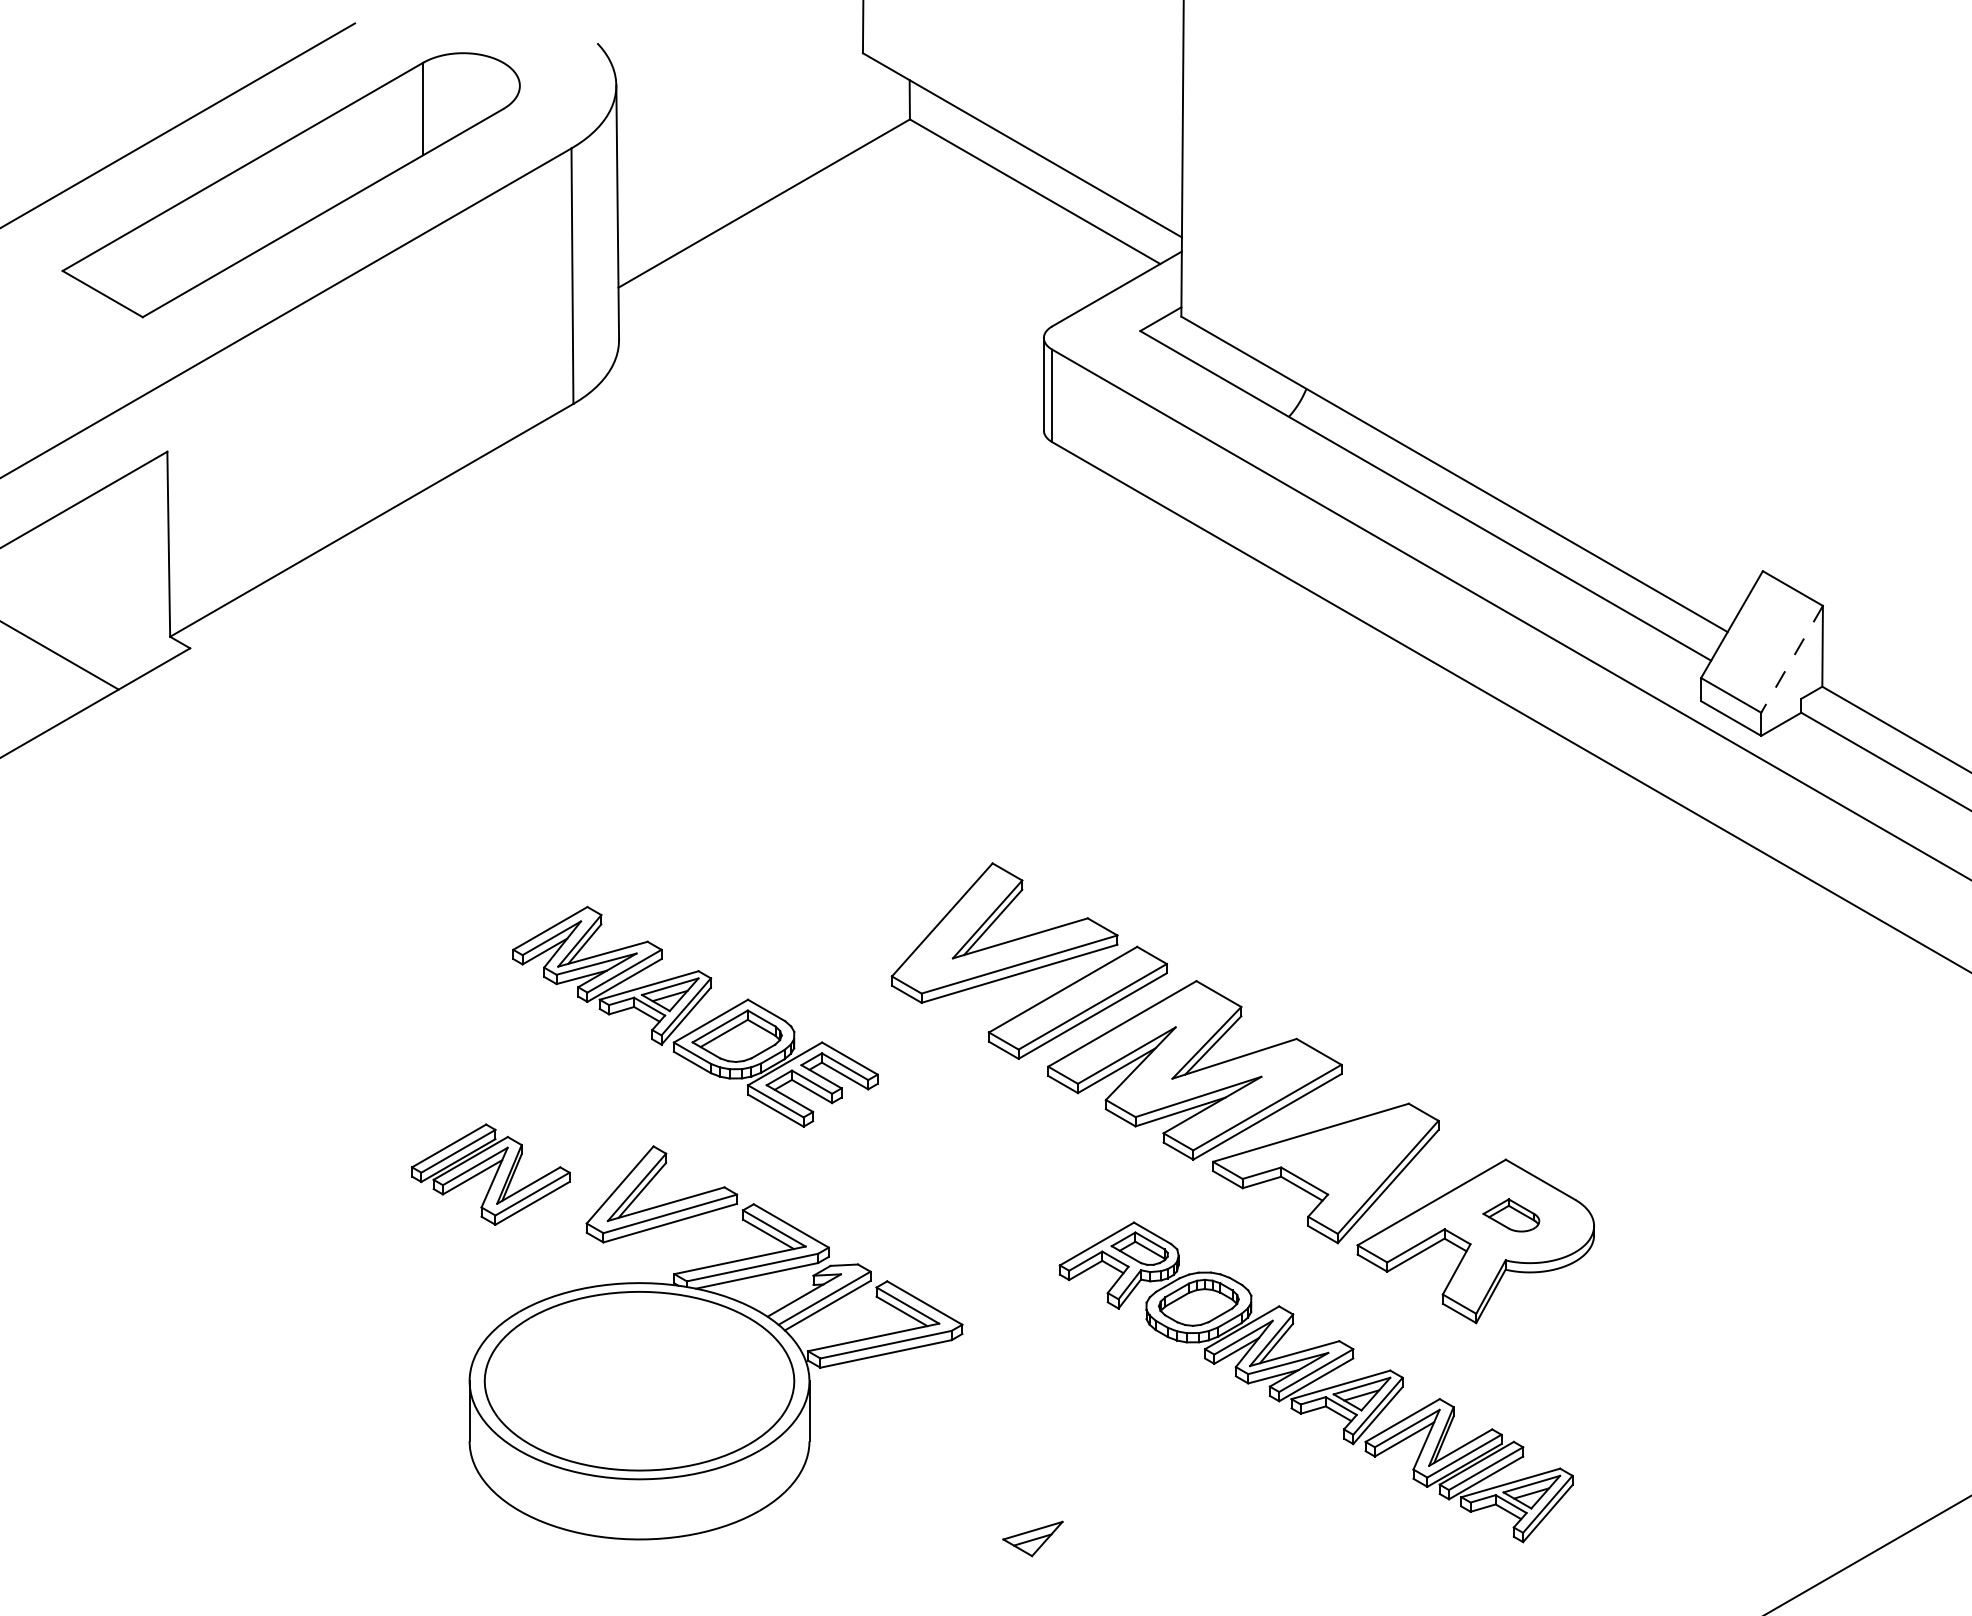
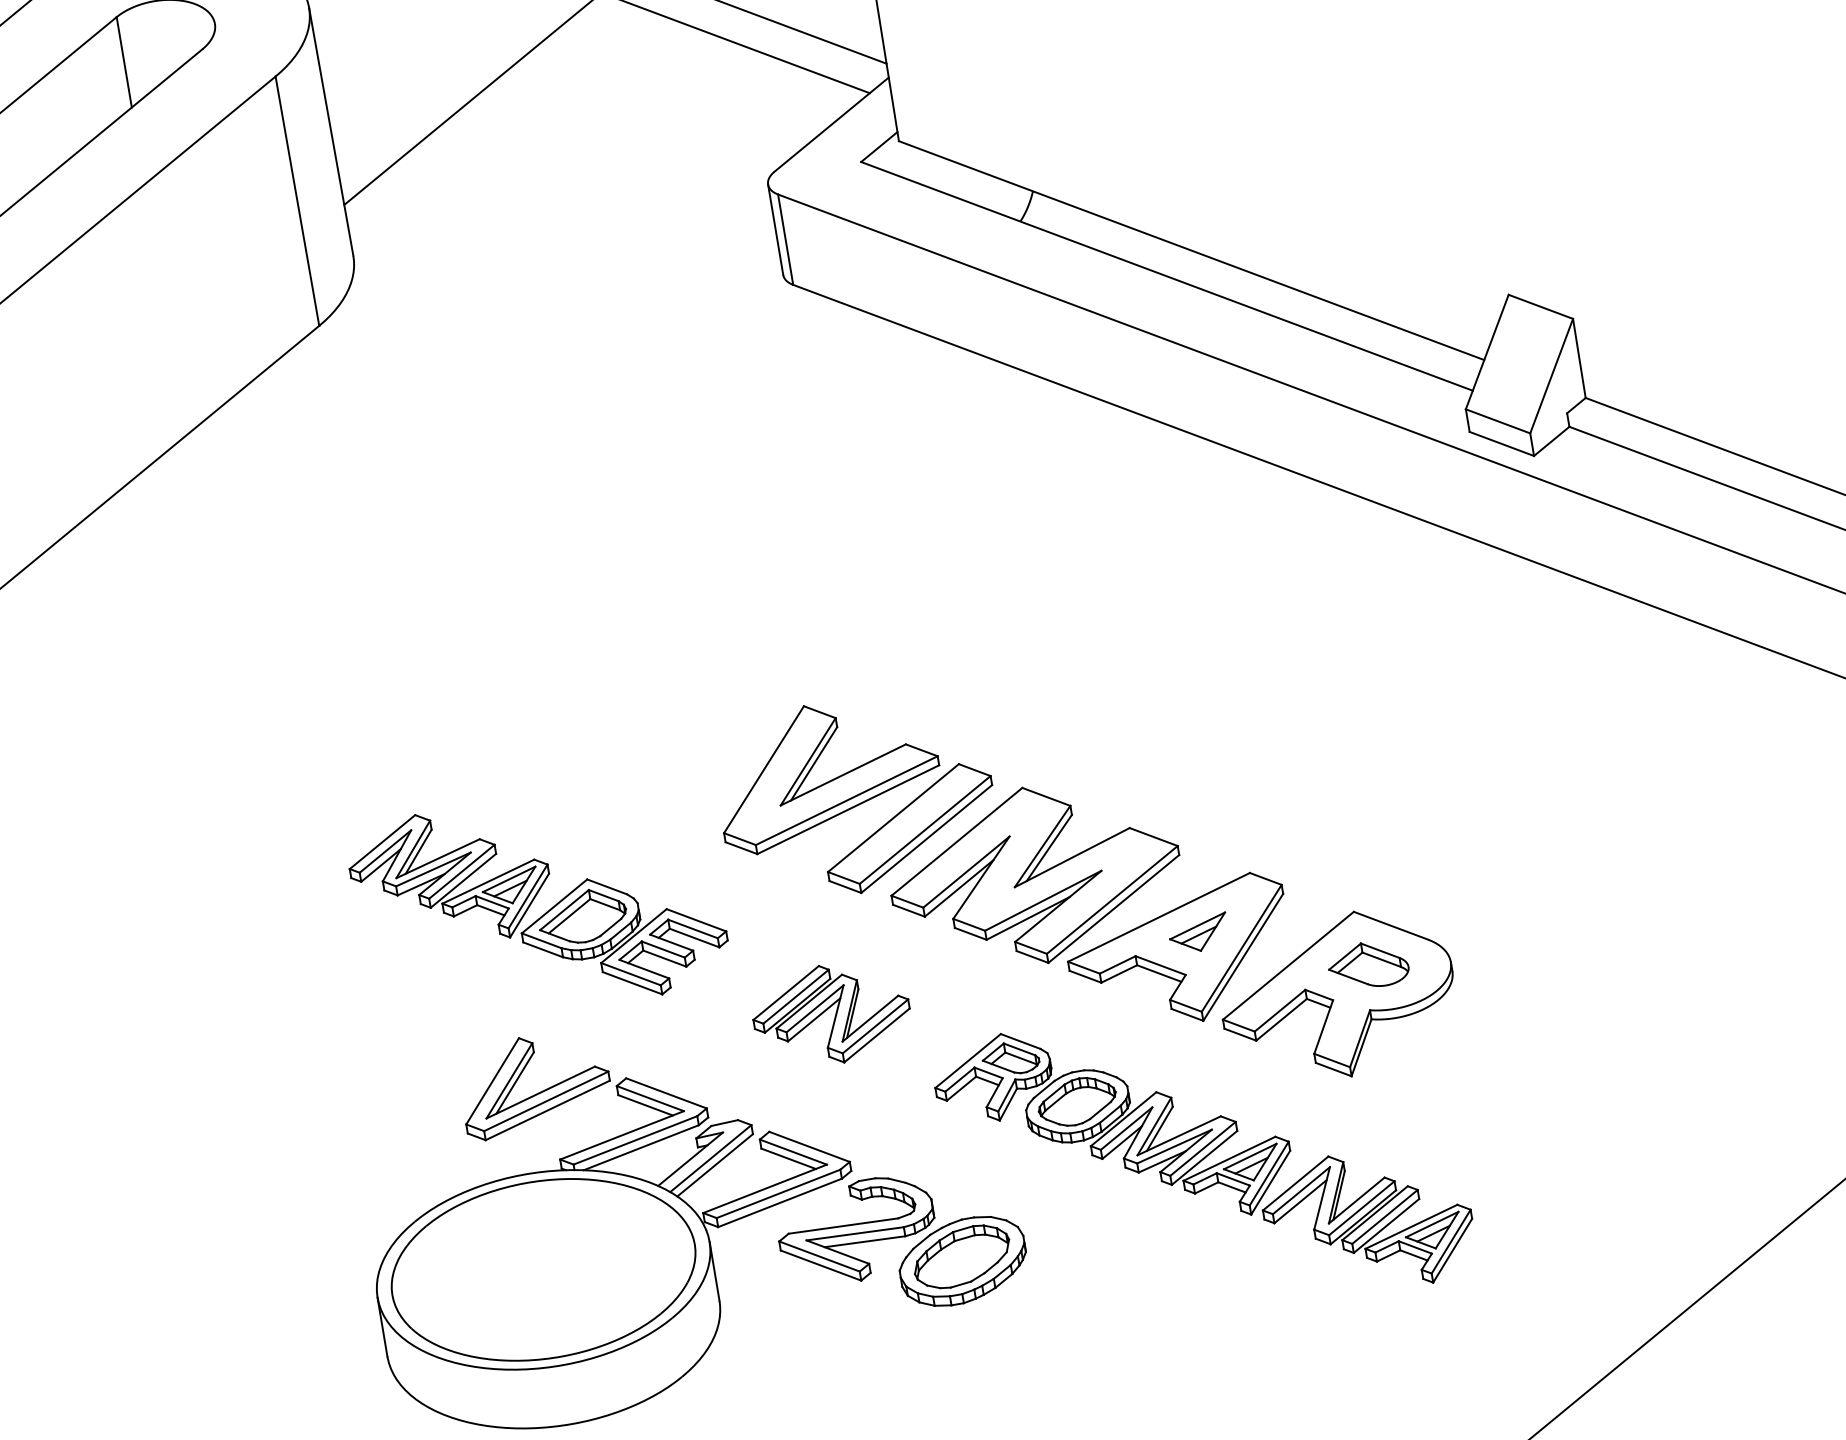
line: (1792, 659) -> (1552, 376), dashed -> solid
part: (490, 1174) -> (831, 1014), moved
part: (1511, 1215) -> (1368, 965), size x1.43
part: (1000, 1414) -> (901, 1243), added
part: (1032, 1538) -> (1198, 933), moved

